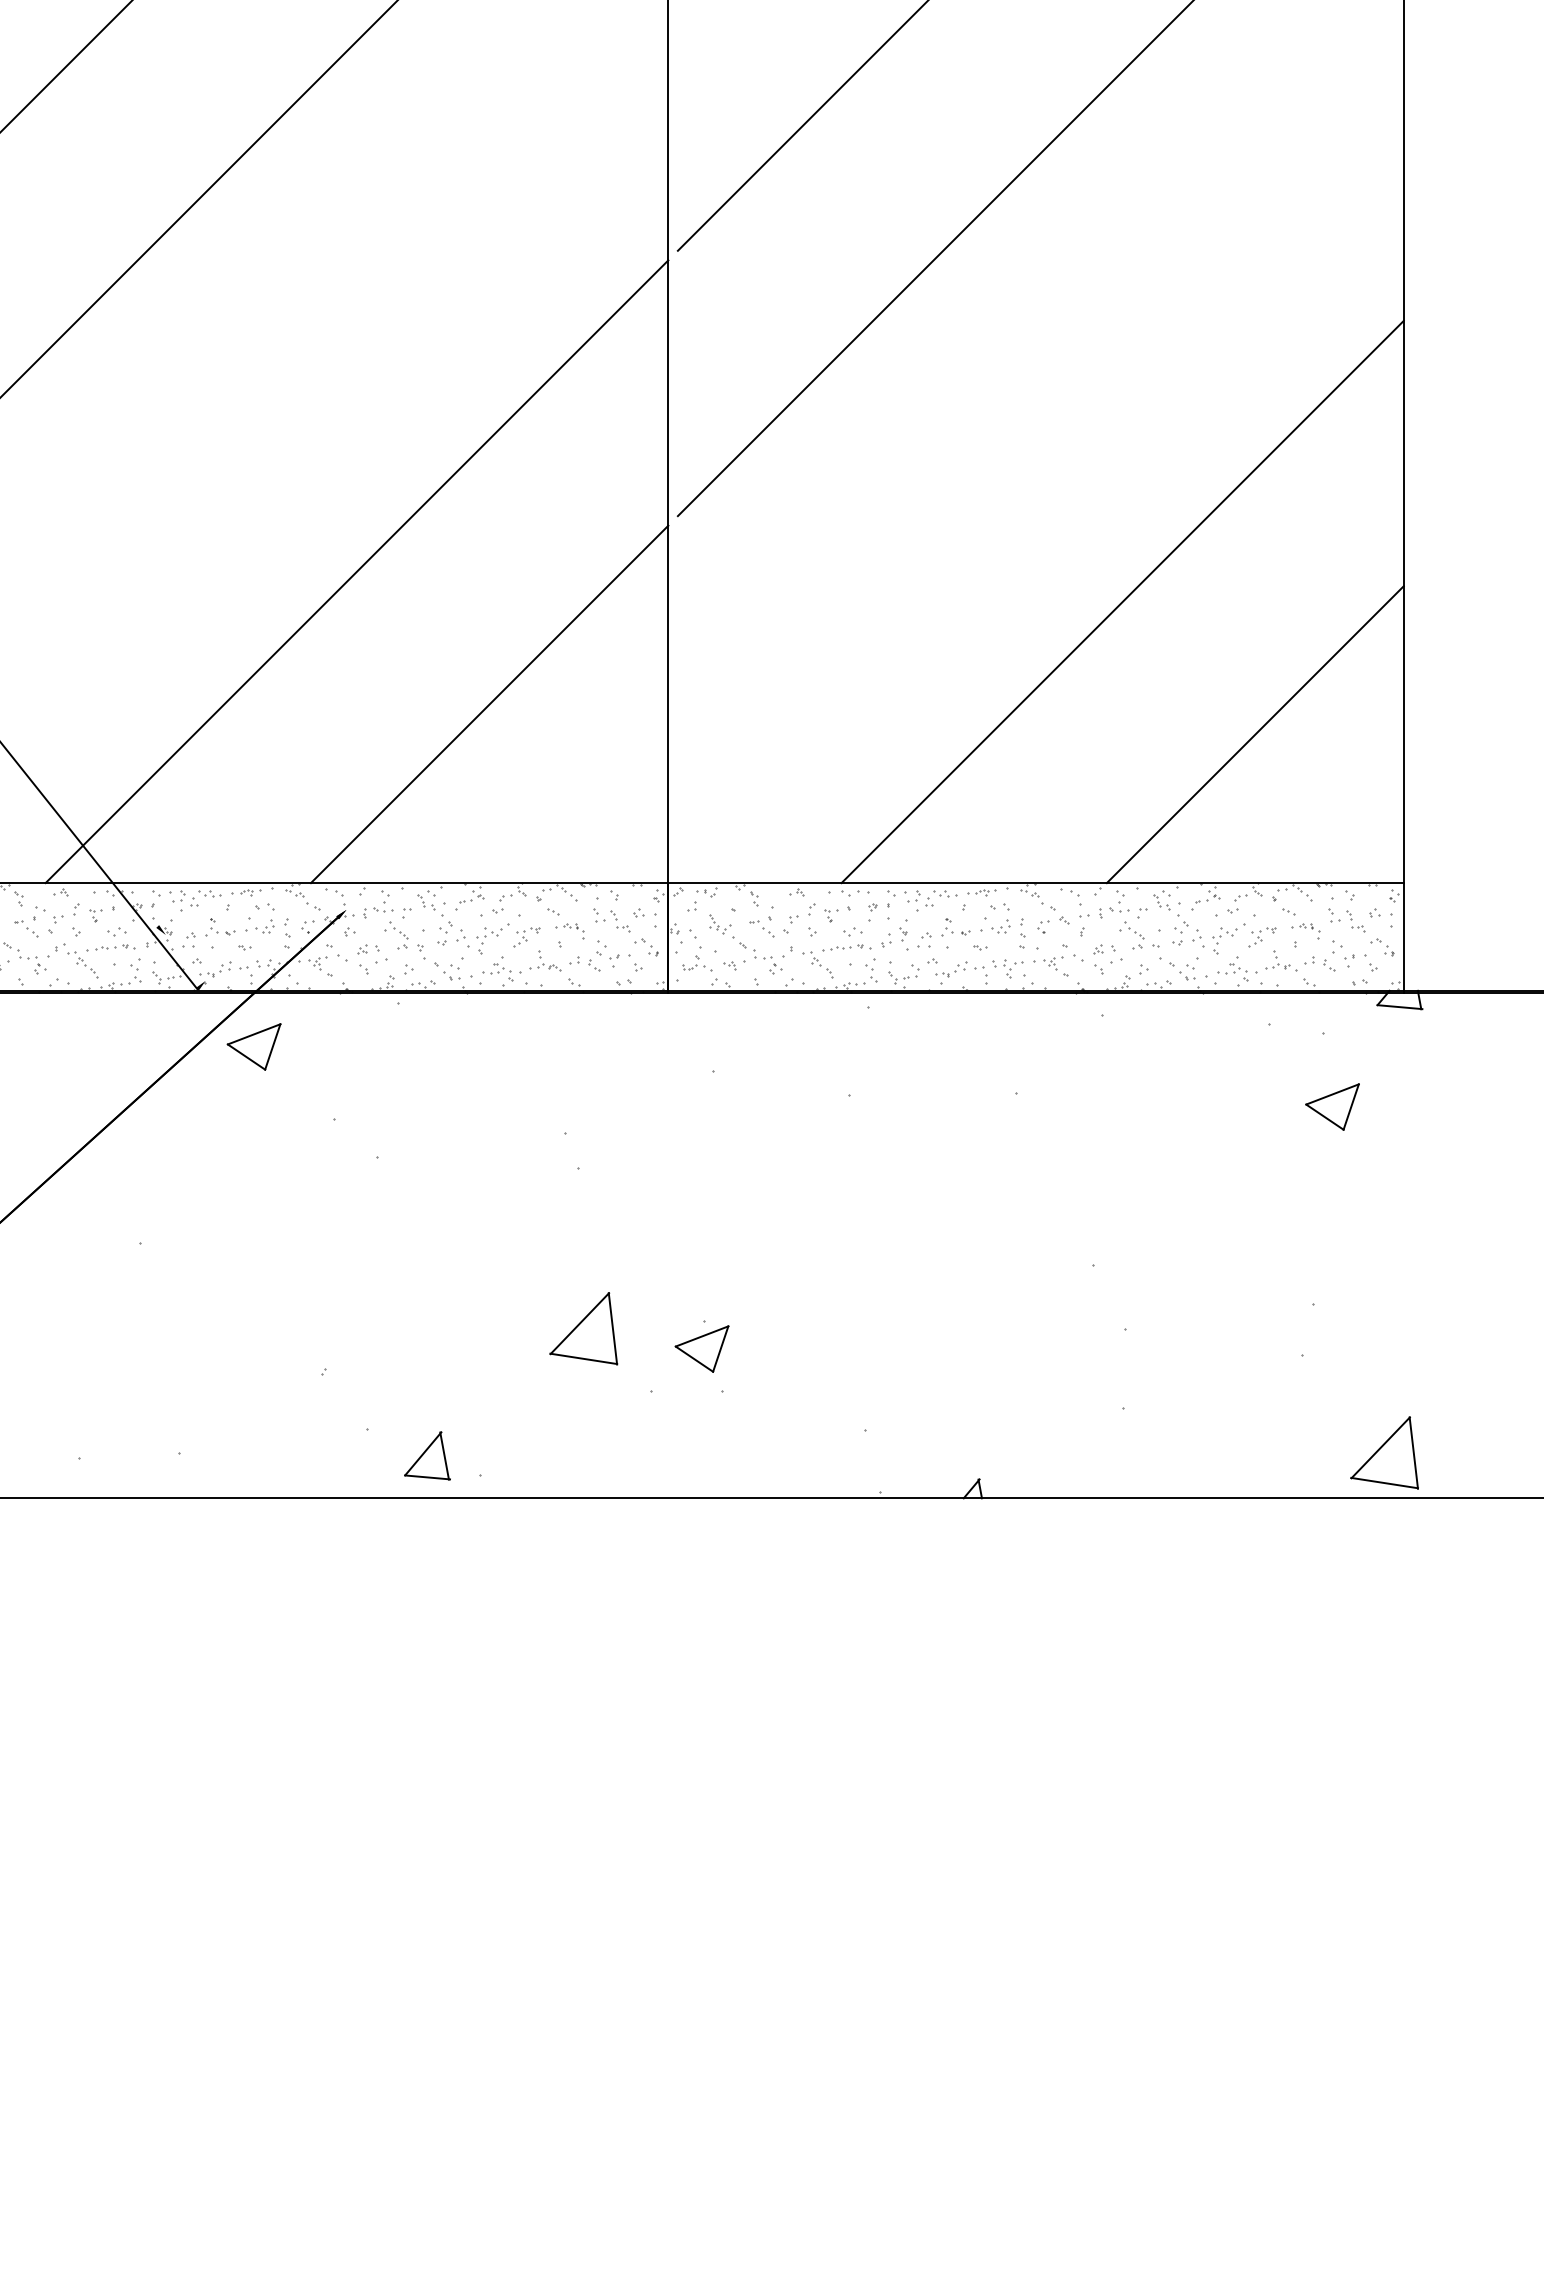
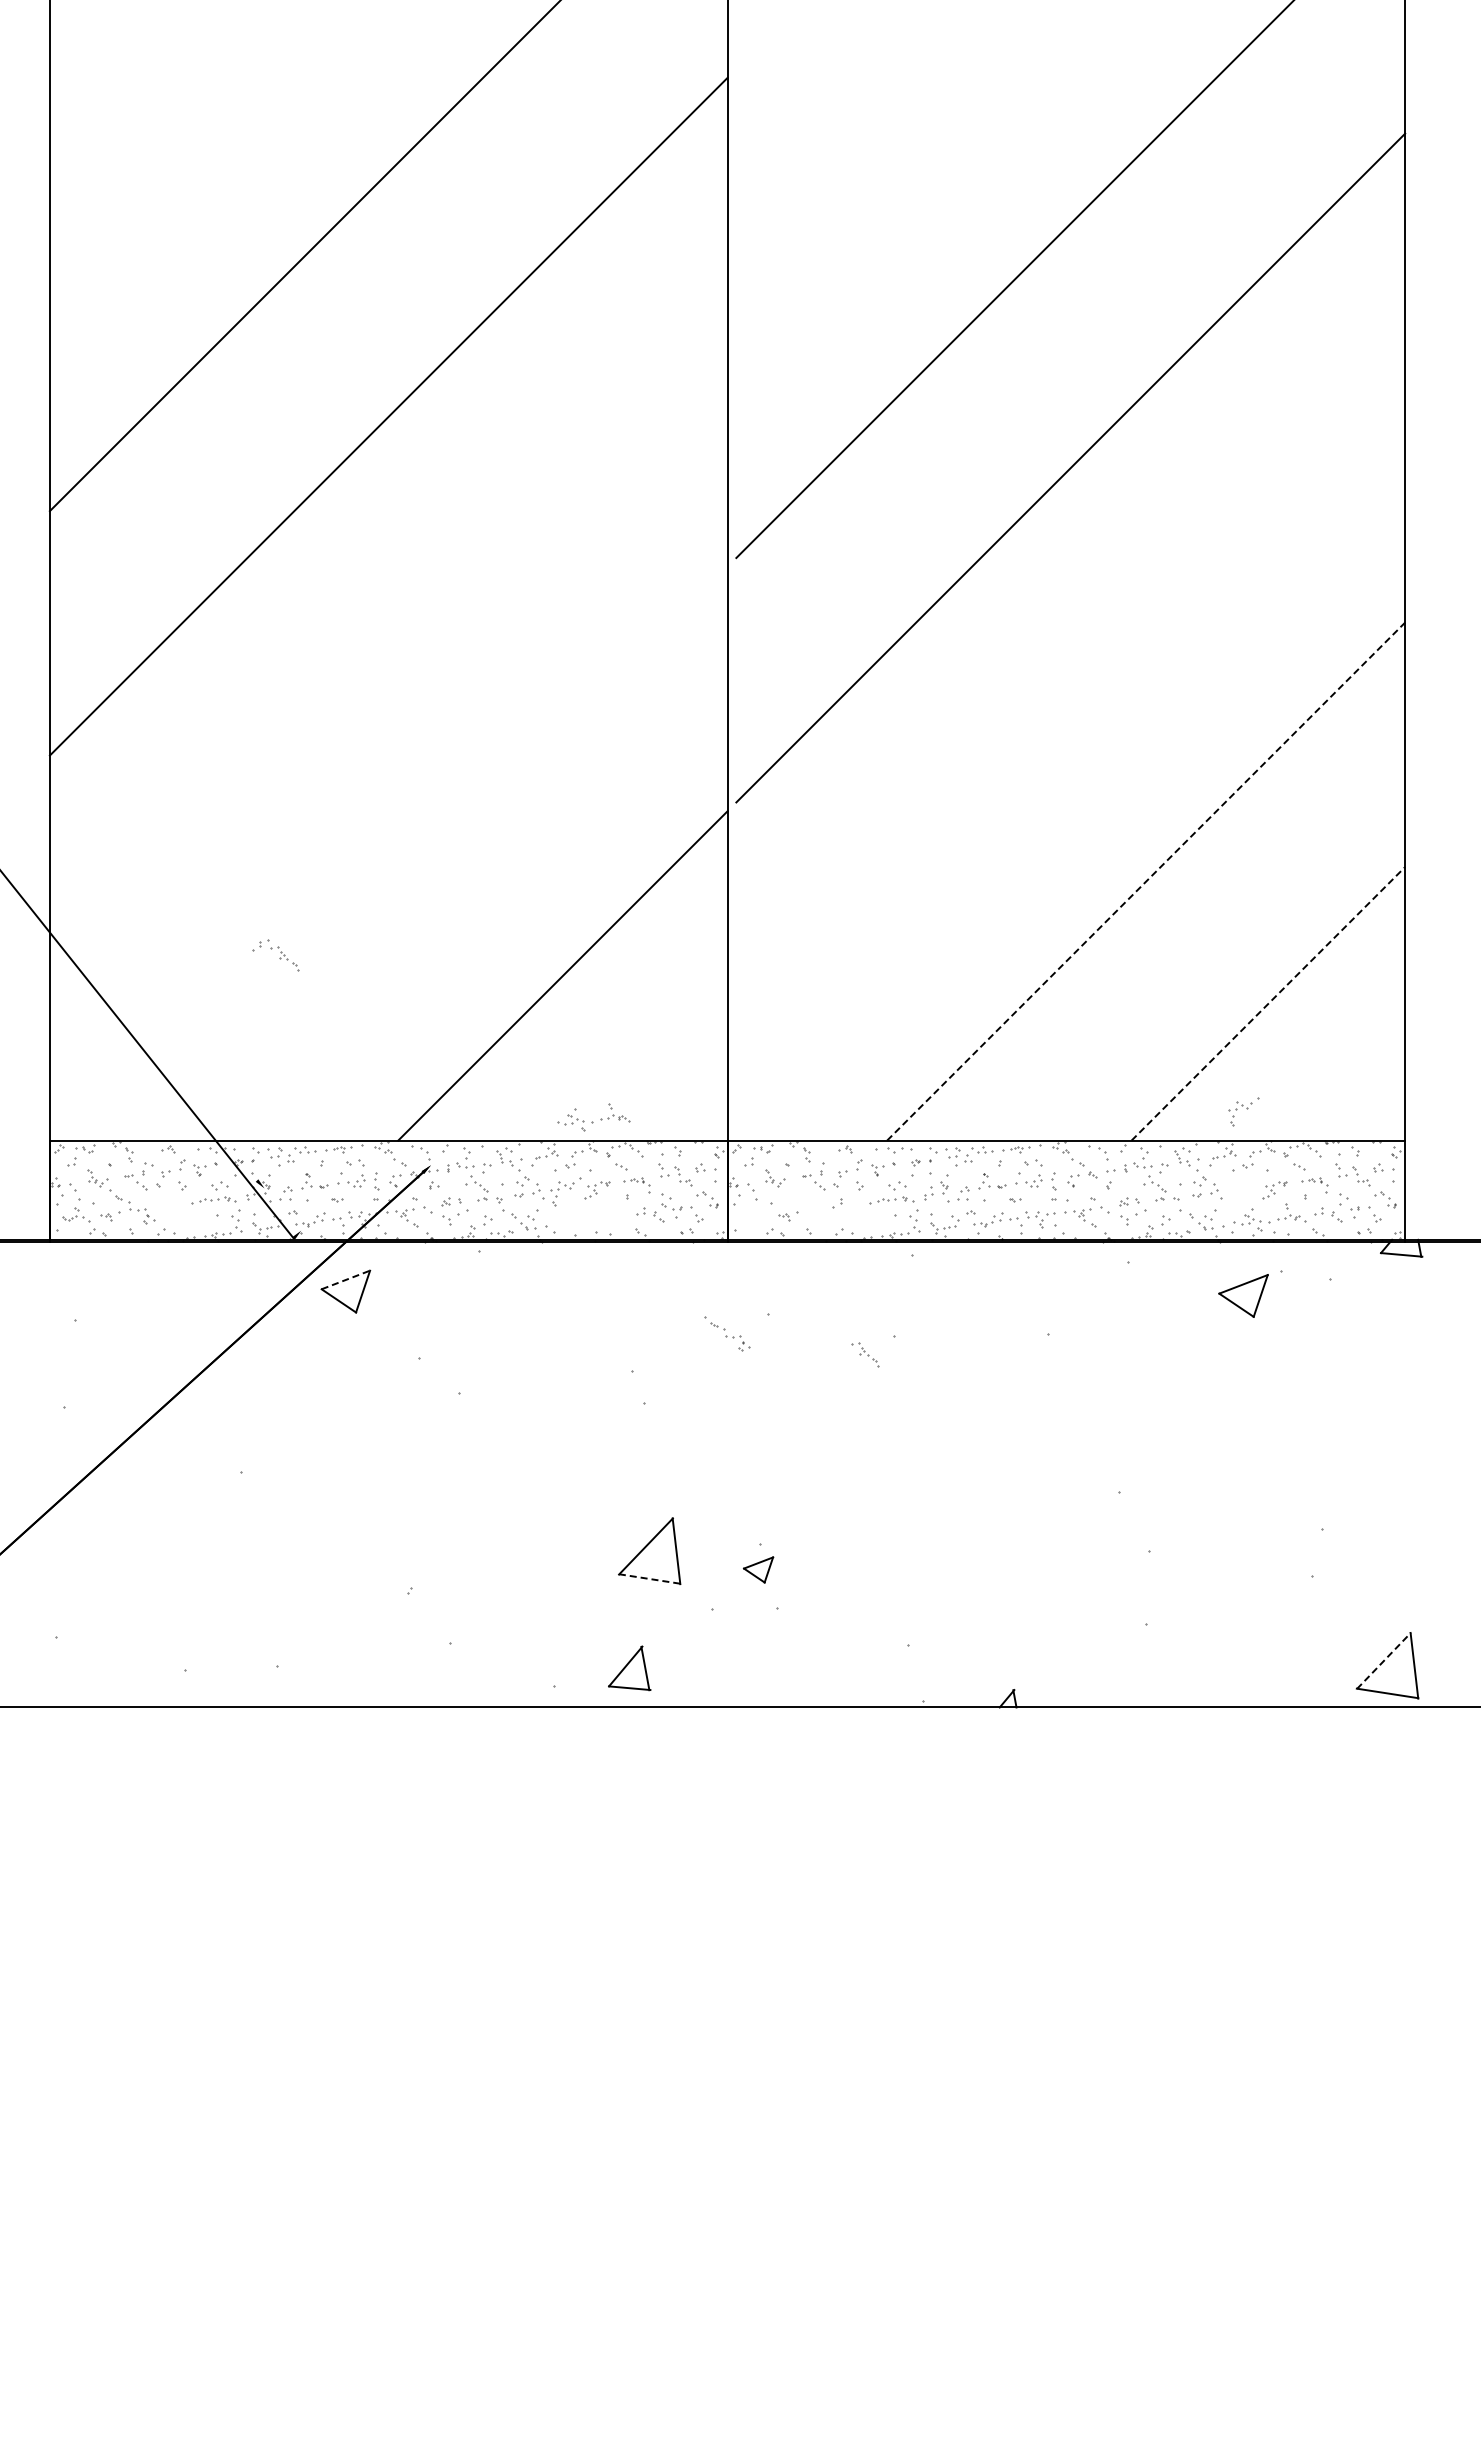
line: (356, 571) -> (440, 853), removed
line: (1123, 601) -> (1146, 881), solid -> dashed
line: (1255, 734) -> (1268, 1003), solid -> dashed
part: (1228, 938) -> (1243, 1111), moved
part: (757, 954) -> (727, 1333), moved
part: (72, 961) -> (275, 955), moved
part: (697, 963) -> (754, 1214), removed
part: (818, 964) -> (865, 1354), moved
part: (521, 966) -> (593, 1117), moved
line: (253, 1033) -> (345, 1279), solid -> dashed
part: (1332, 1106) -> (1243, 1295), moved
part: (701, 1348) -> (758, 1569), size x0.6
line: (584, 1359) -> (650, 1579), solid -> dashed
line: (1380, 1447) -> (1383, 1660), solid -> dashed
part: (427, 1456) -> (629, 1668), moved

